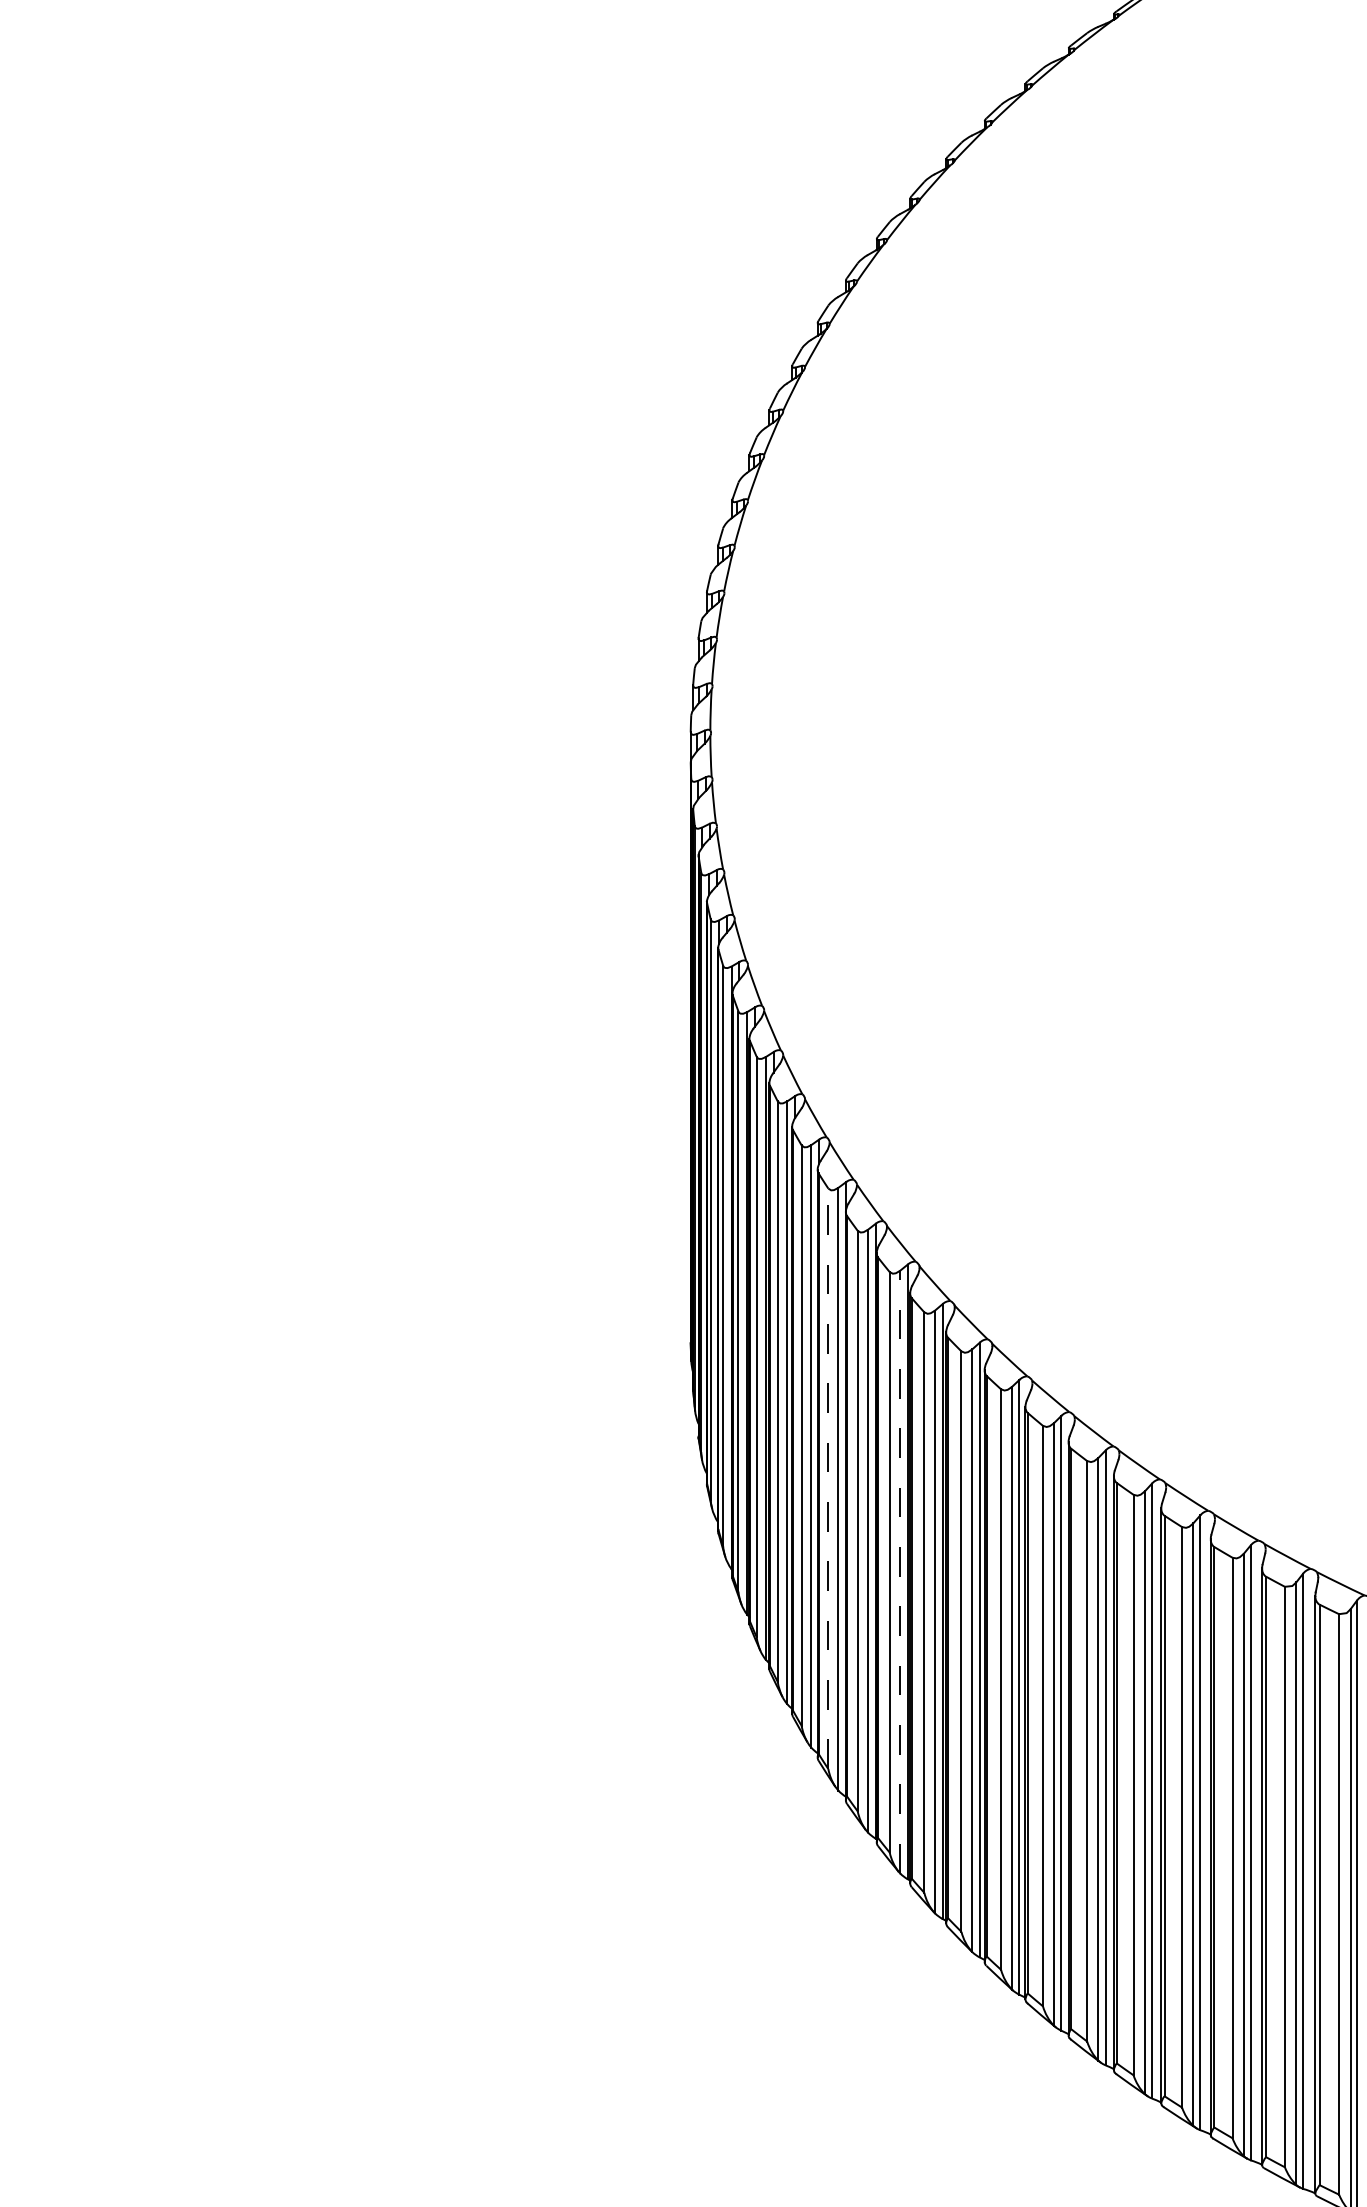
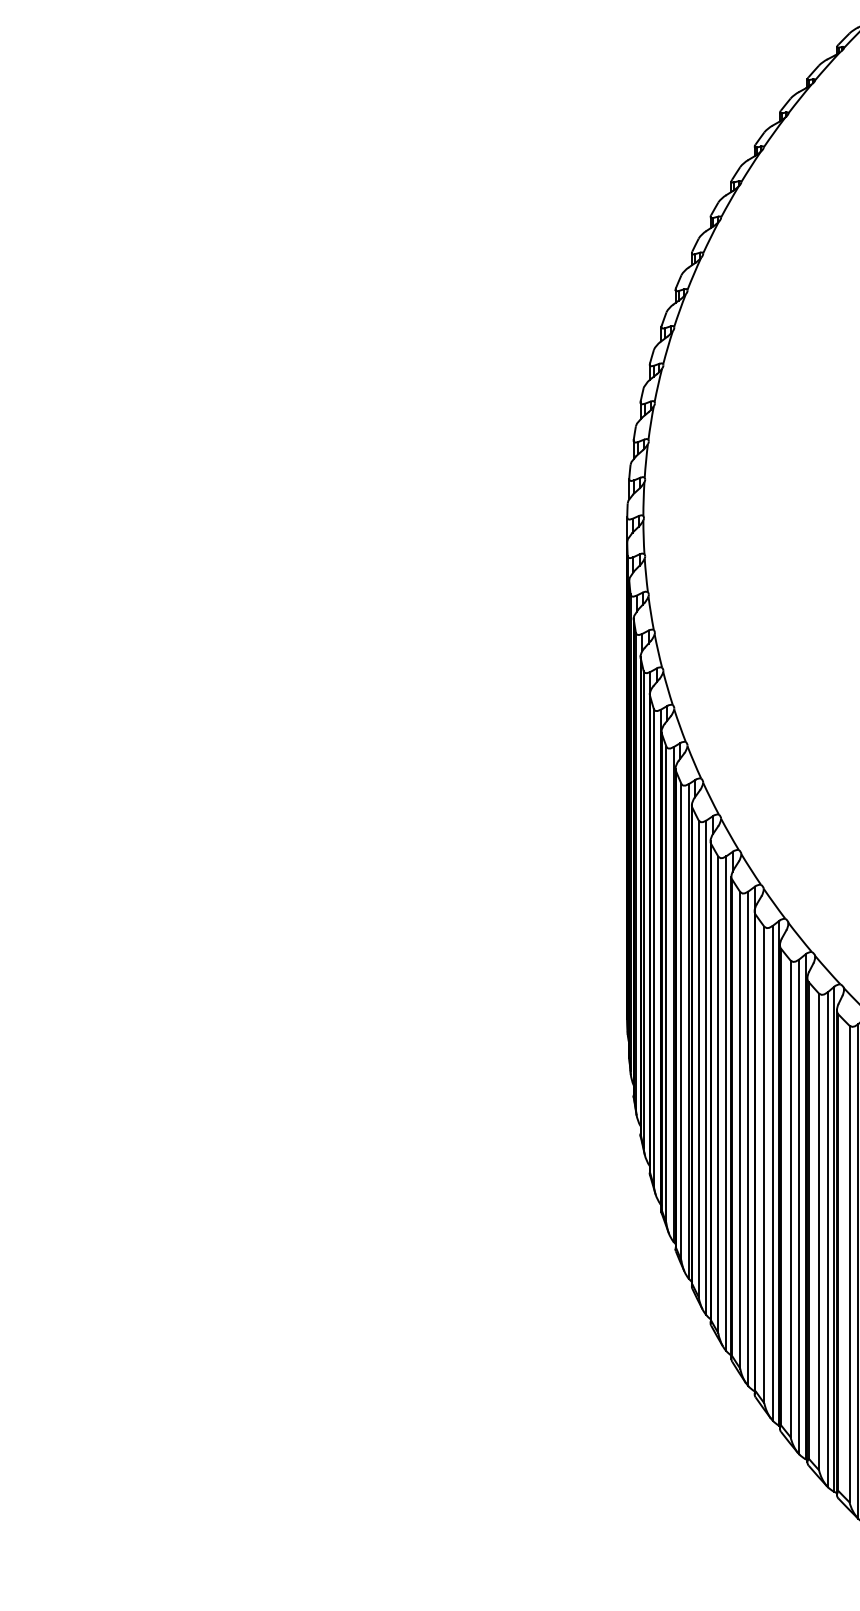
line: (828, 1478) -> (740, 1130), dashed -> solid
line: (900, 1571) -> (799, 1206), dashed -> solid

